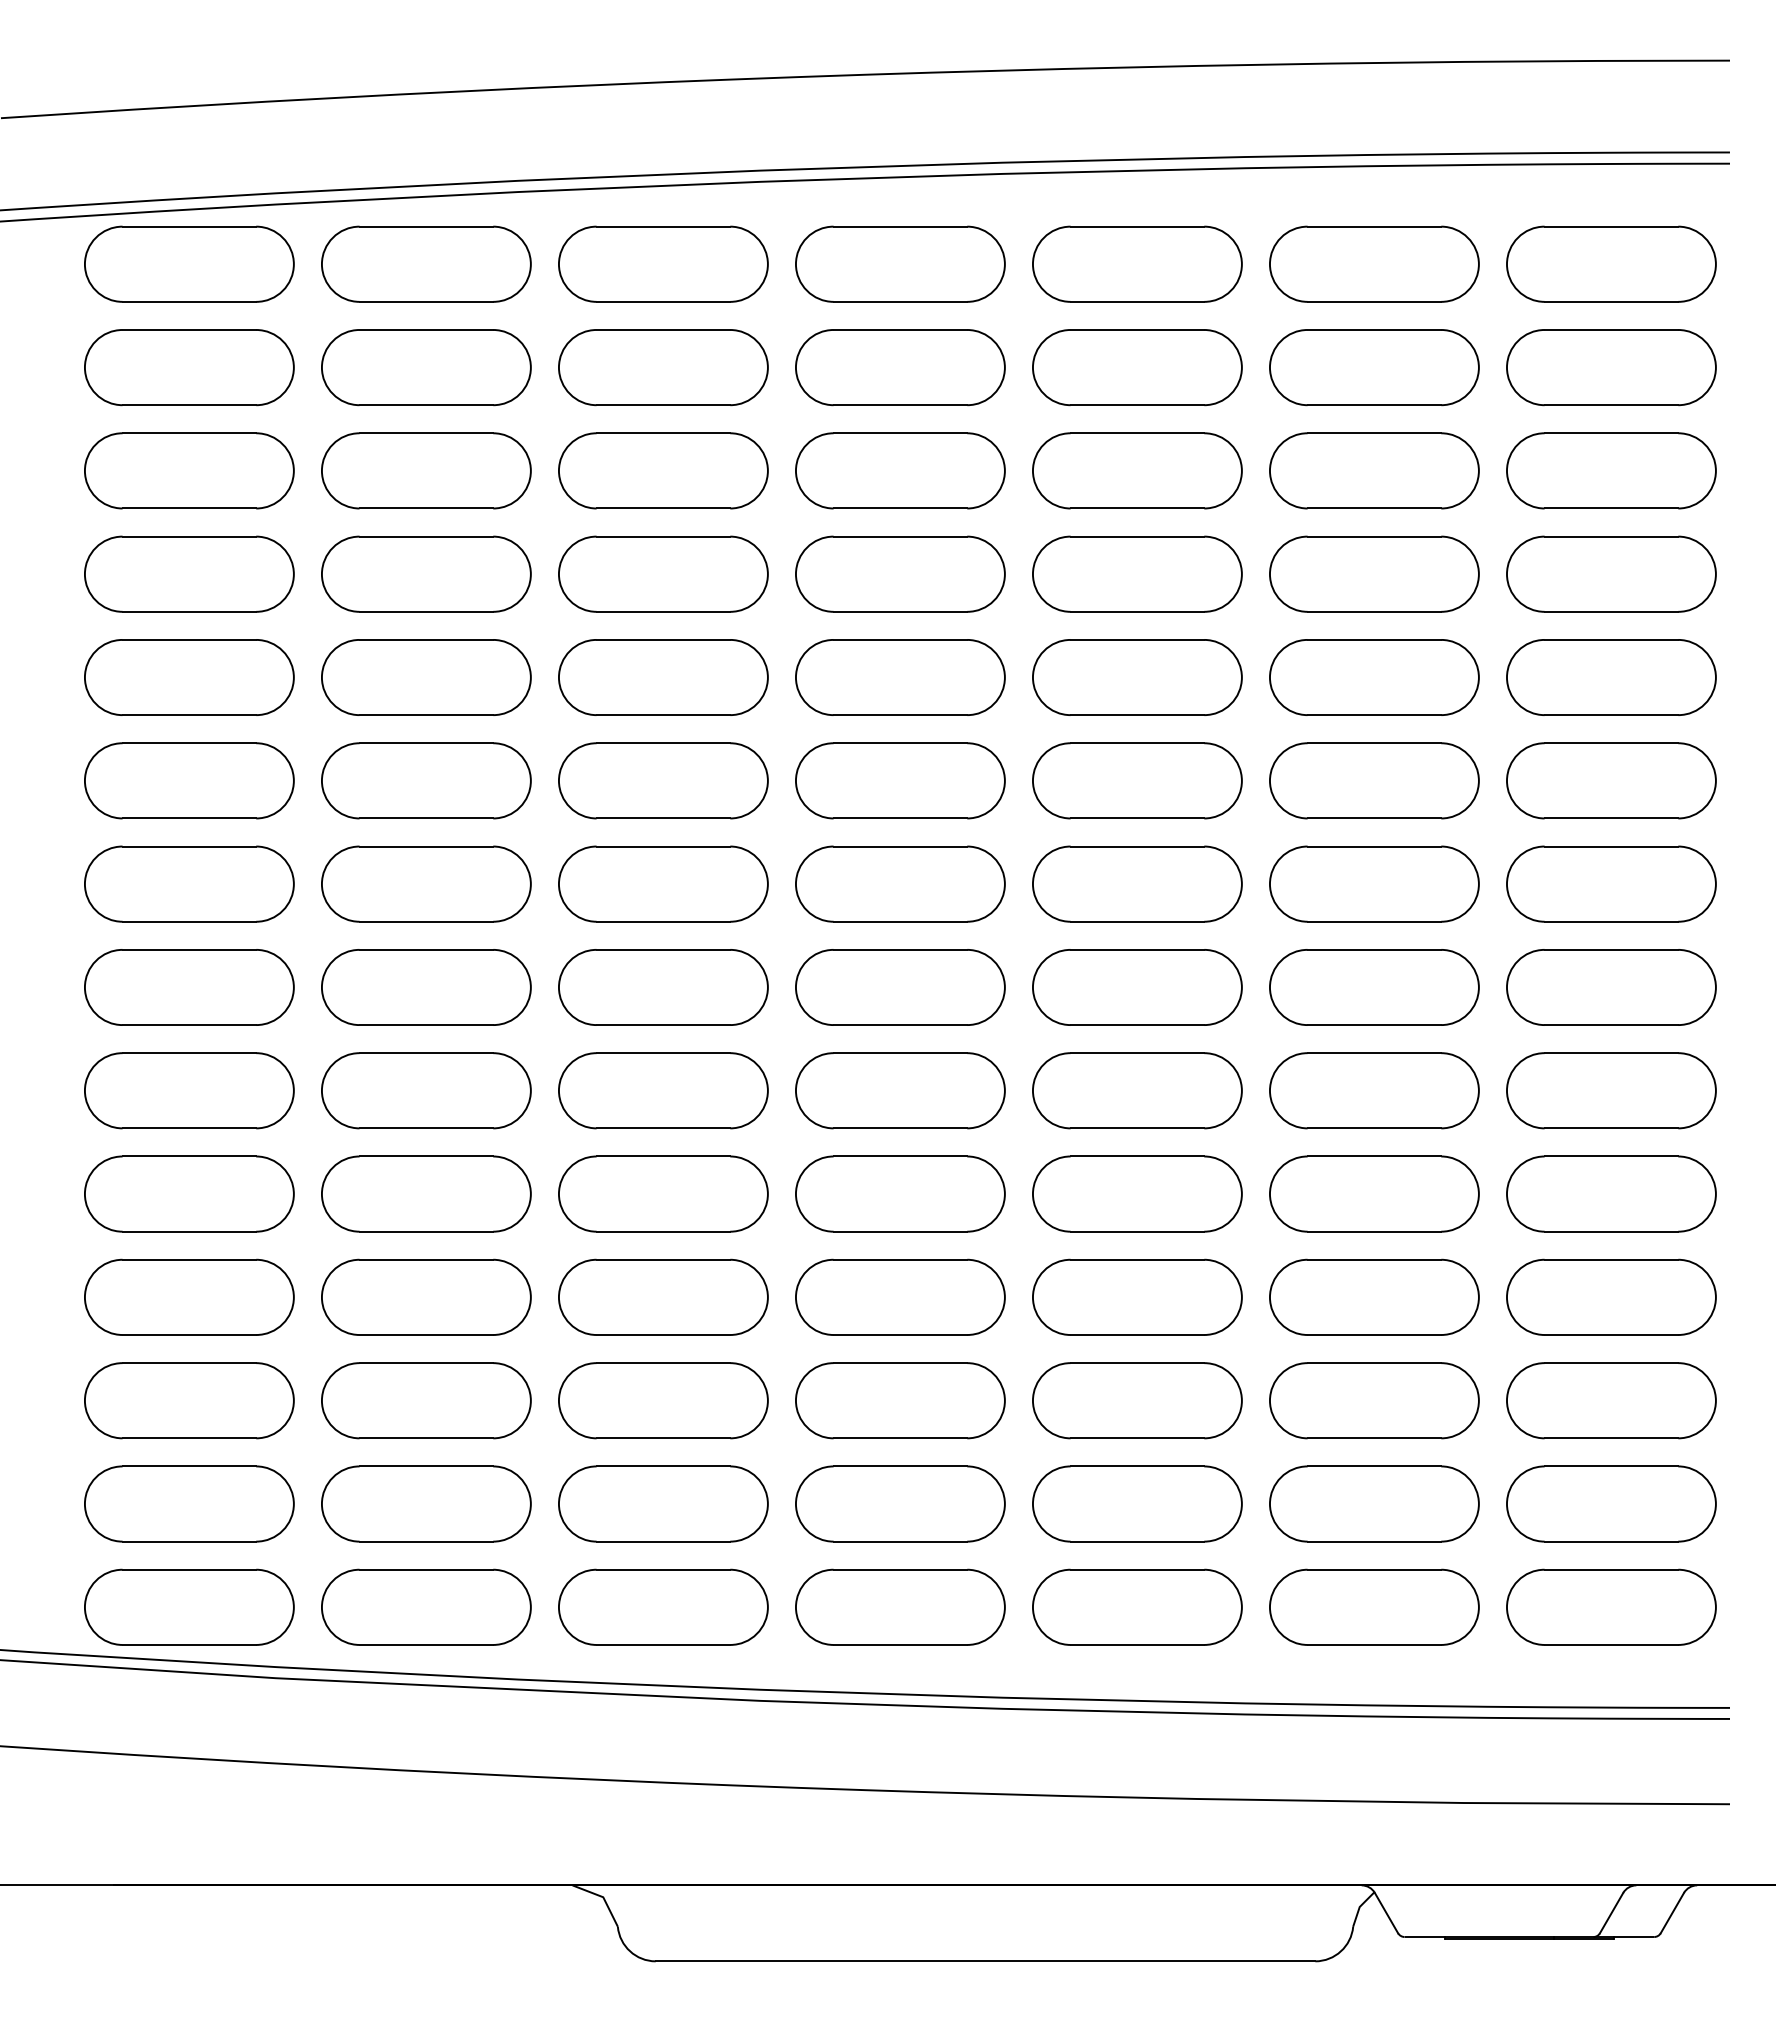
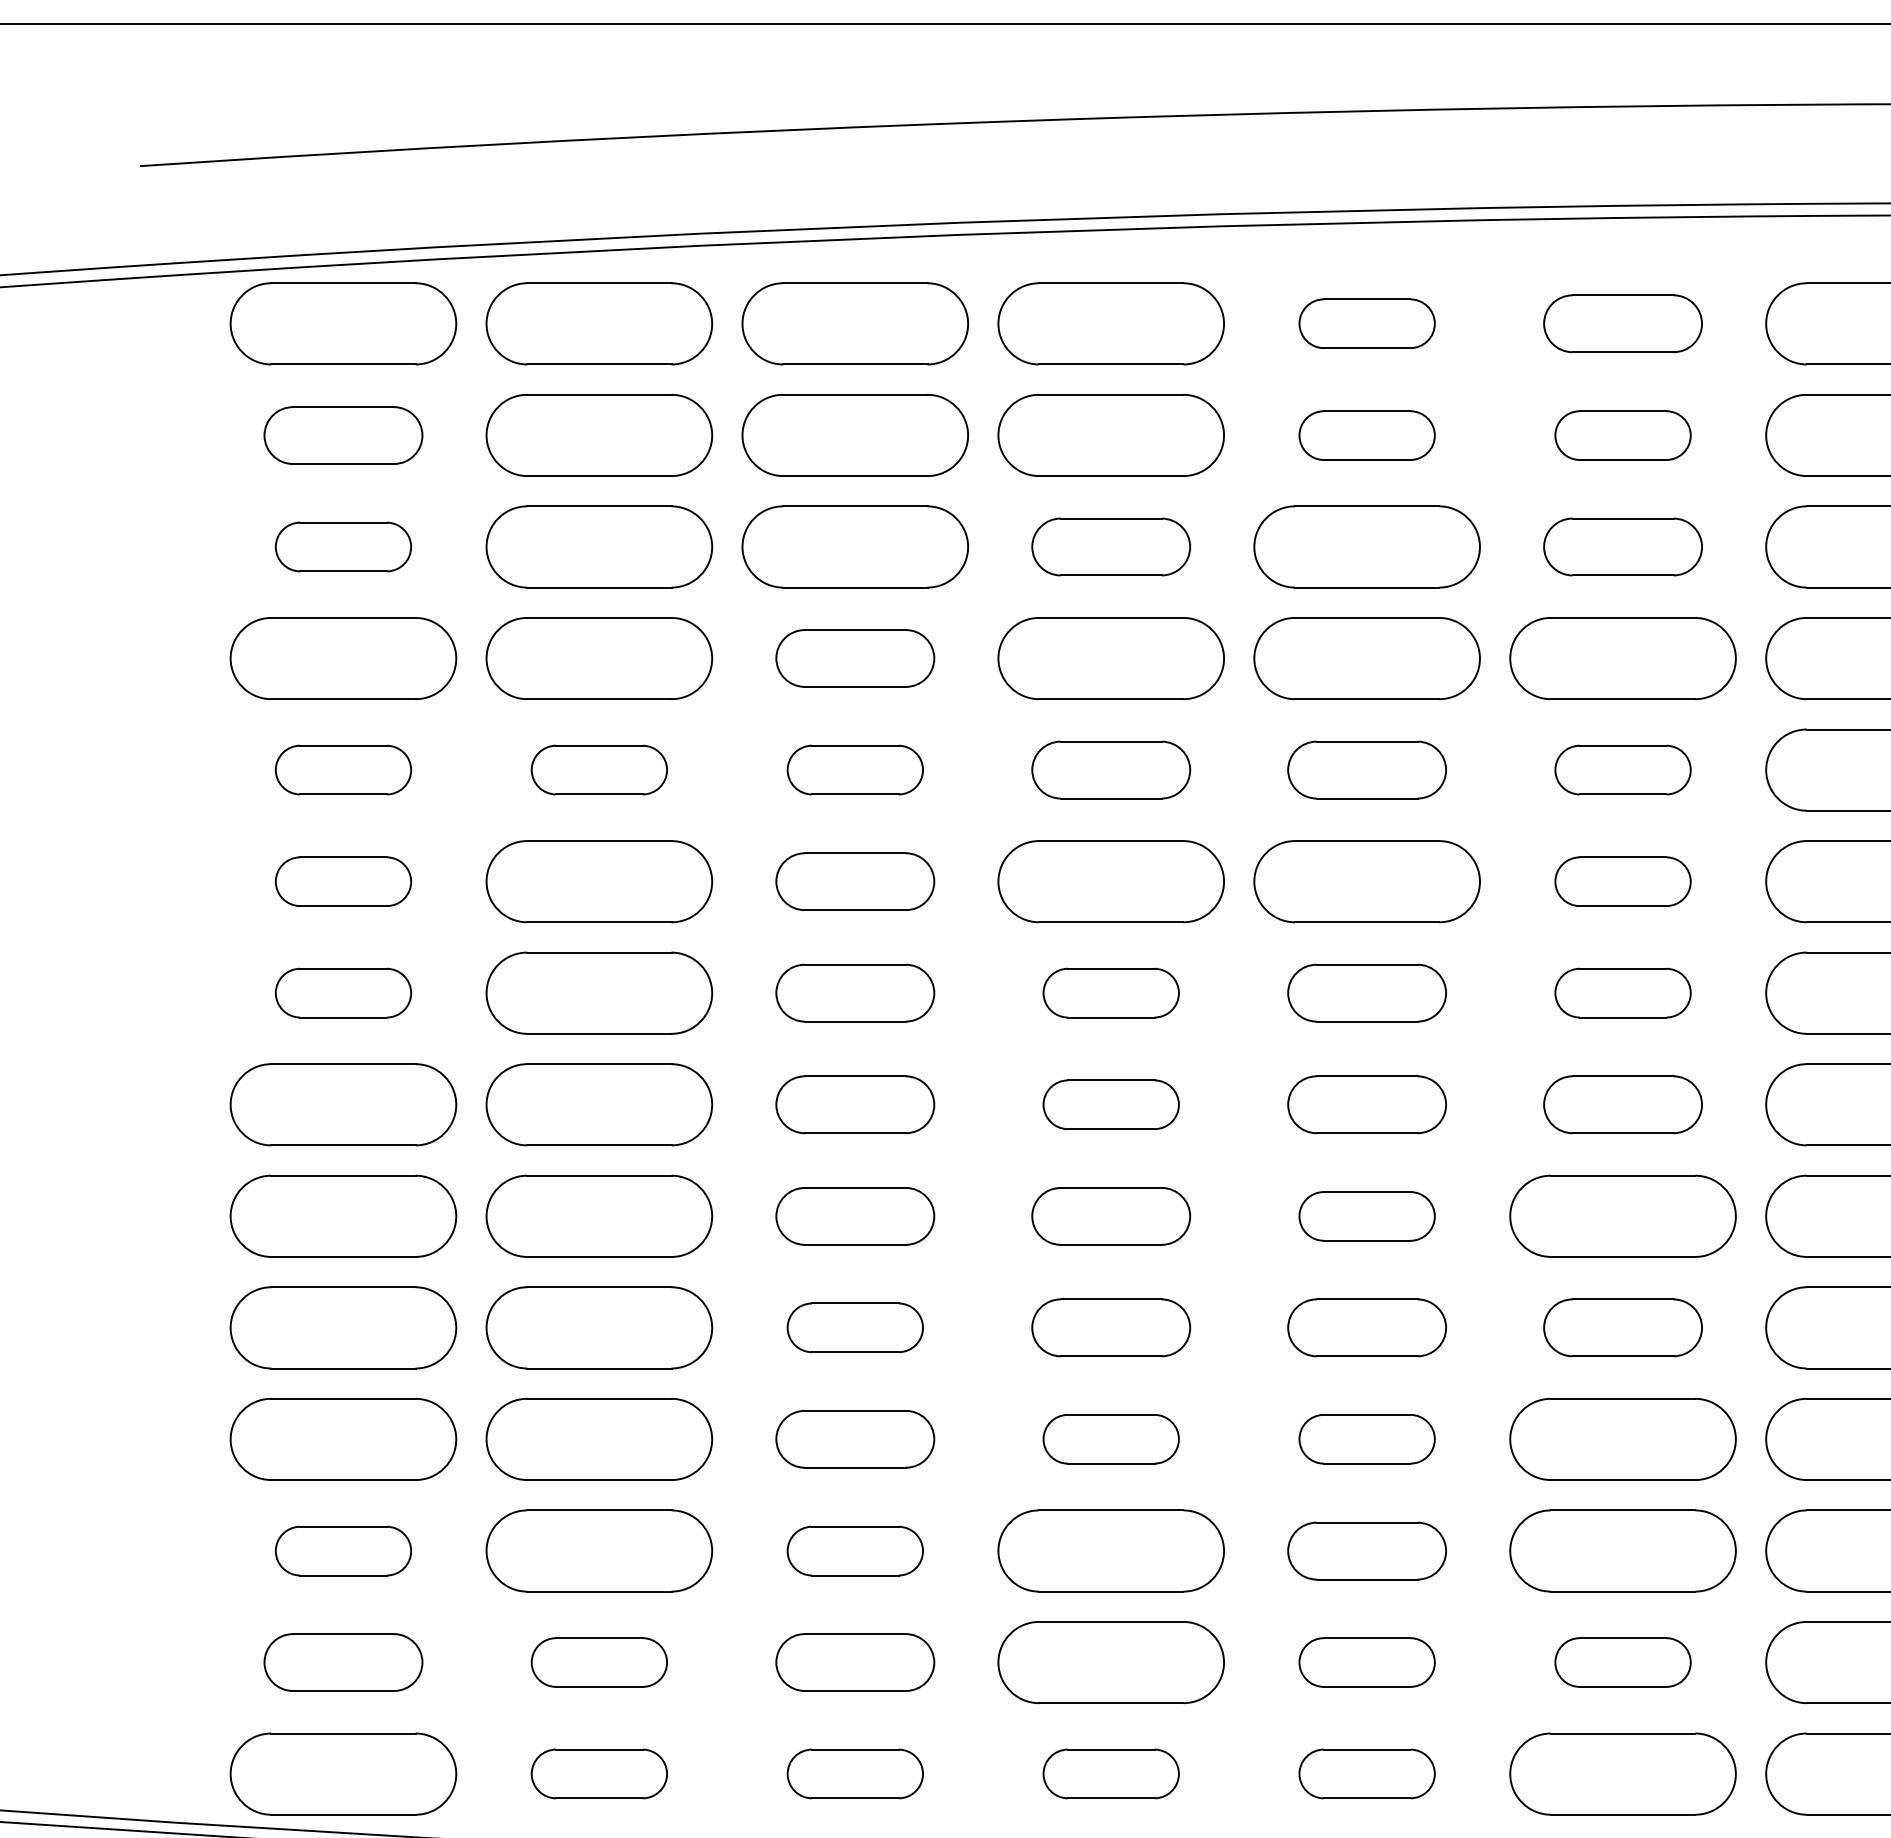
part: (1137, 263) -> (1367, 323), size x0.6
part: (1374, 263) -> (1623, 323), size x0.7
part: (189, 367) -> (343, 435), size x0.7
part: (1137, 367) -> (1367, 435), size x0.6
part: (1374, 367) -> (1623, 435), size x0.6
part: (189, 470) -> (343, 546), size x0.6
part: (900, 470) -> (1111, 546), size x0.7
part: (1374, 470) -> (1623, 546), size x0.7
part: (663, 573) -> (855, 657), size x0.7
part: (189, 677) -> (343, 770), size x0.6
part: (426, 677) -> (599, 770), size x0.6
part: (663, 677) -> (855, 770), size x0.6
part: (900, 677) -> (1111, 770), size x0.7
part: (1137, 677) -> (1367, 770), size x0.7
part: (1374, 677) -> (1623, 770), size x0.6
part: (189, 780) -> (343, 881), size x0.6
part: (663, 780) -> (855, 881), size x0.7
part: (1374, 780) -> (1623, 881), size x0.6
part: (189, 883) -> (343, 992), size x0.6
part: (663, 883) -> (855, 992), size x0.7
part: (900, 883) -> (1111, 992), size x0.6
part: (1137, 883) -> (1367, 992), size x0.7
part: (1374, 883) -> (1623, 992), size x0.6
part: (663, 987) -> (855, 1104), size x0.7
part: (900, 987) -> (1111, 1104), size x0.6
part: (1137, 987) -> (1367, 1104), size x0.7
part: (1374, 987) -> (1623, 1104), size x0.7
part: (663, 1090) -> (855, 1216), size x0.7
part: (900, 1090) -> (1111, 1216), size x0.7
part: (1137, 1090) -> (1367, 1216), size x0.6
part: (663, 1193) -> (855, 1327), size x0.6
part: (900, 1193) -> (1111, 1327), size x0.7
part: (1137, 1193) -> (1367, 1327), size x0.7
part: (1374, 1193) -> (1623, 1327), size x0.7
part: (663, 1296) -> (855, 1438), size x0.7
part: (900, 1296) -> (1111, 1438), size x0.6
part: (1137, 1296) -> (1367, 1438), size x0.6
part: (189, 1400) -> (343, 1550), size x0.6
part: (663, 1400) -> (855, 1550), size x0.6
part: (1137, 1400) -> (1367, 1550), size x0.7
part: (189, 1503) -> (343, 1661), size x0.7
part: (426, 1503) -> (599, 1661), size x0.6
part: (663, 1503) -> (855, 1661), size x0.7
part: (1137, 1503) -> (1367, 1661), size x0.6
part: (1374, 1503) -> (1623, 1661), size x0.6
part: (426, 1606) -> (599, 1773), size x0.6
part: (663, 1606) -> (855, 1773), size x0.6
part: (900, 1606) -> (1111, 1773), size x0.6
part: (1137, 1606) -> (1367, 1773), size x0.6

